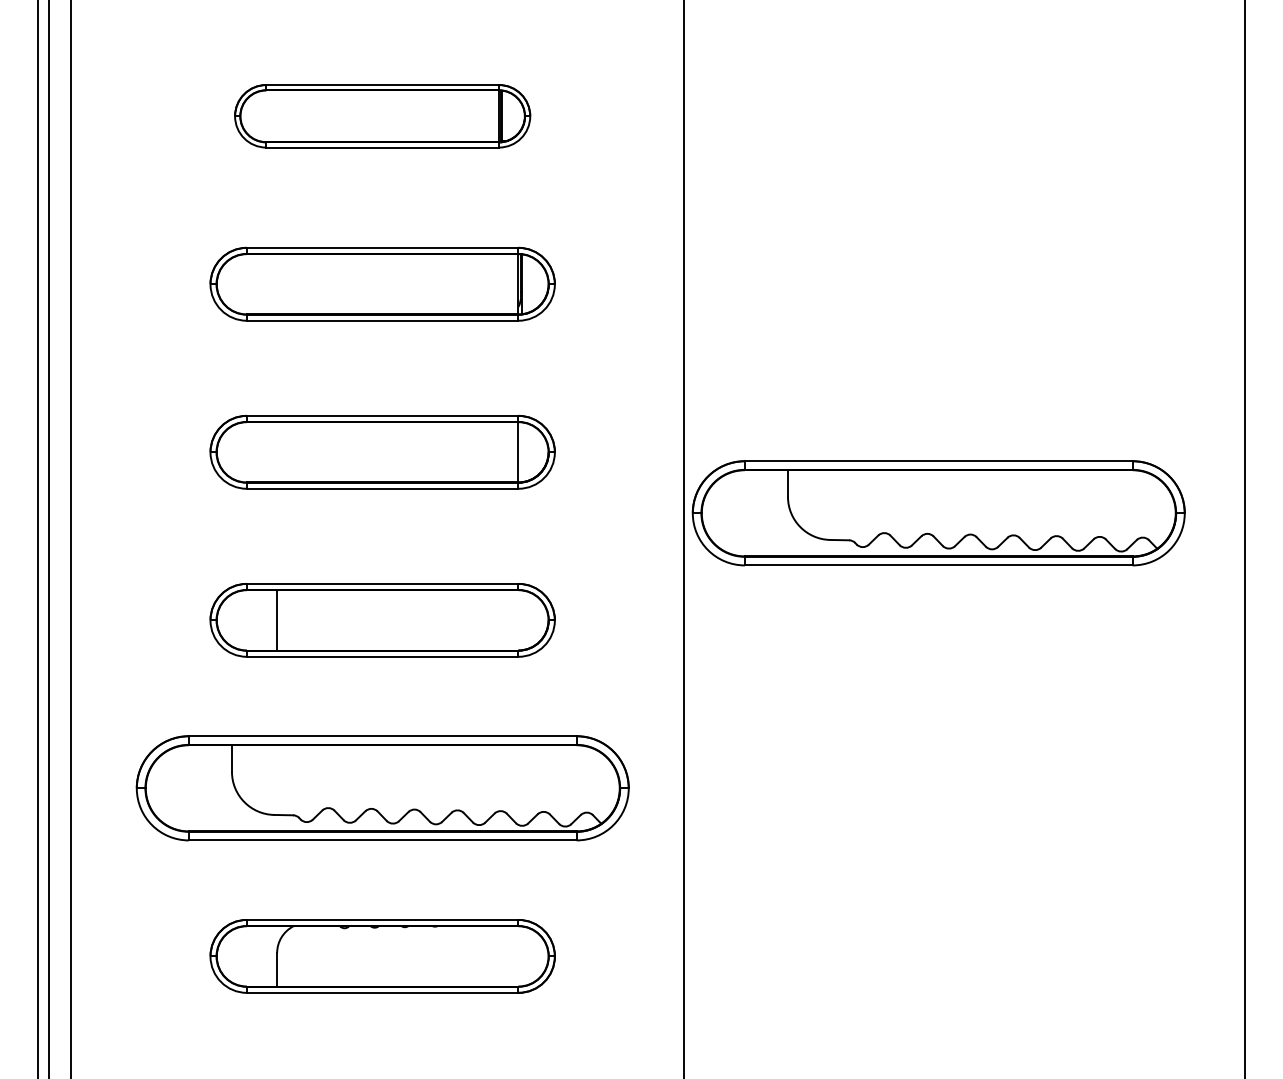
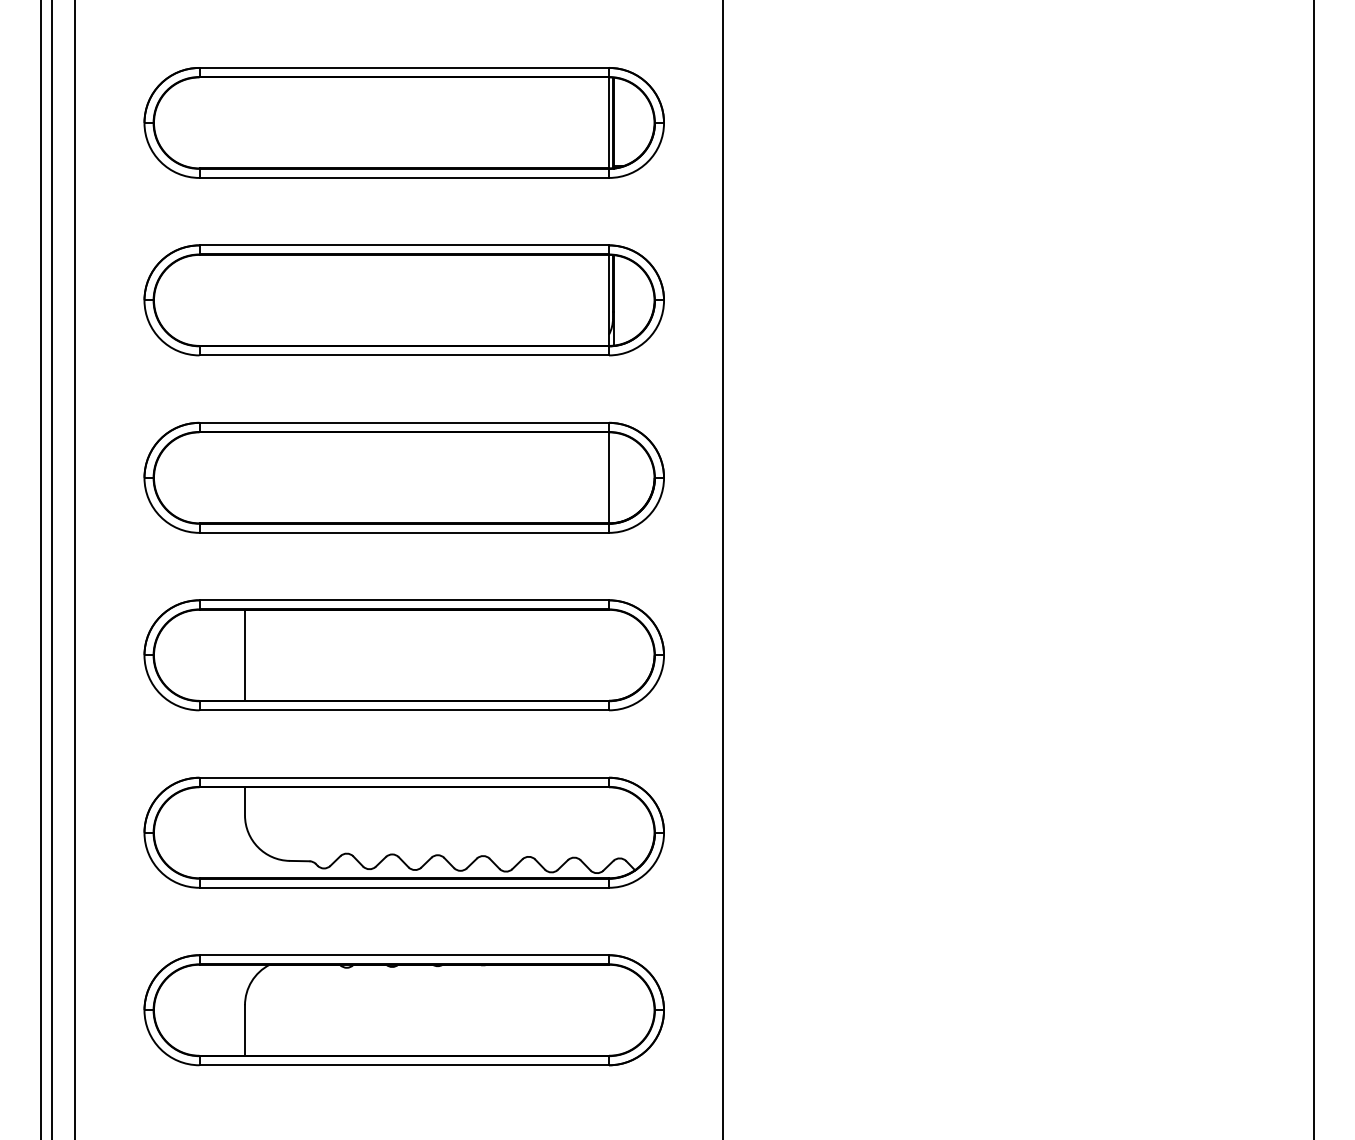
part: (382, 116) -> (403, 123), size x1.67
part: (382, 284) -> (403, 300), size x1.43
part: (382, 452) -> (403, 478), size x1.43
part: (938, 513) -> (991, 542), removed
part: (382, 620) -> (403, 655), size x1.43
part: (382, 956) -> (403, 1010), size x1.43

